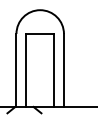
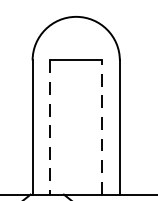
line: (54, 69) -> (102, 125), solid -> dashed
line: (25, 70) -> (49, 127), solid -> dashed

